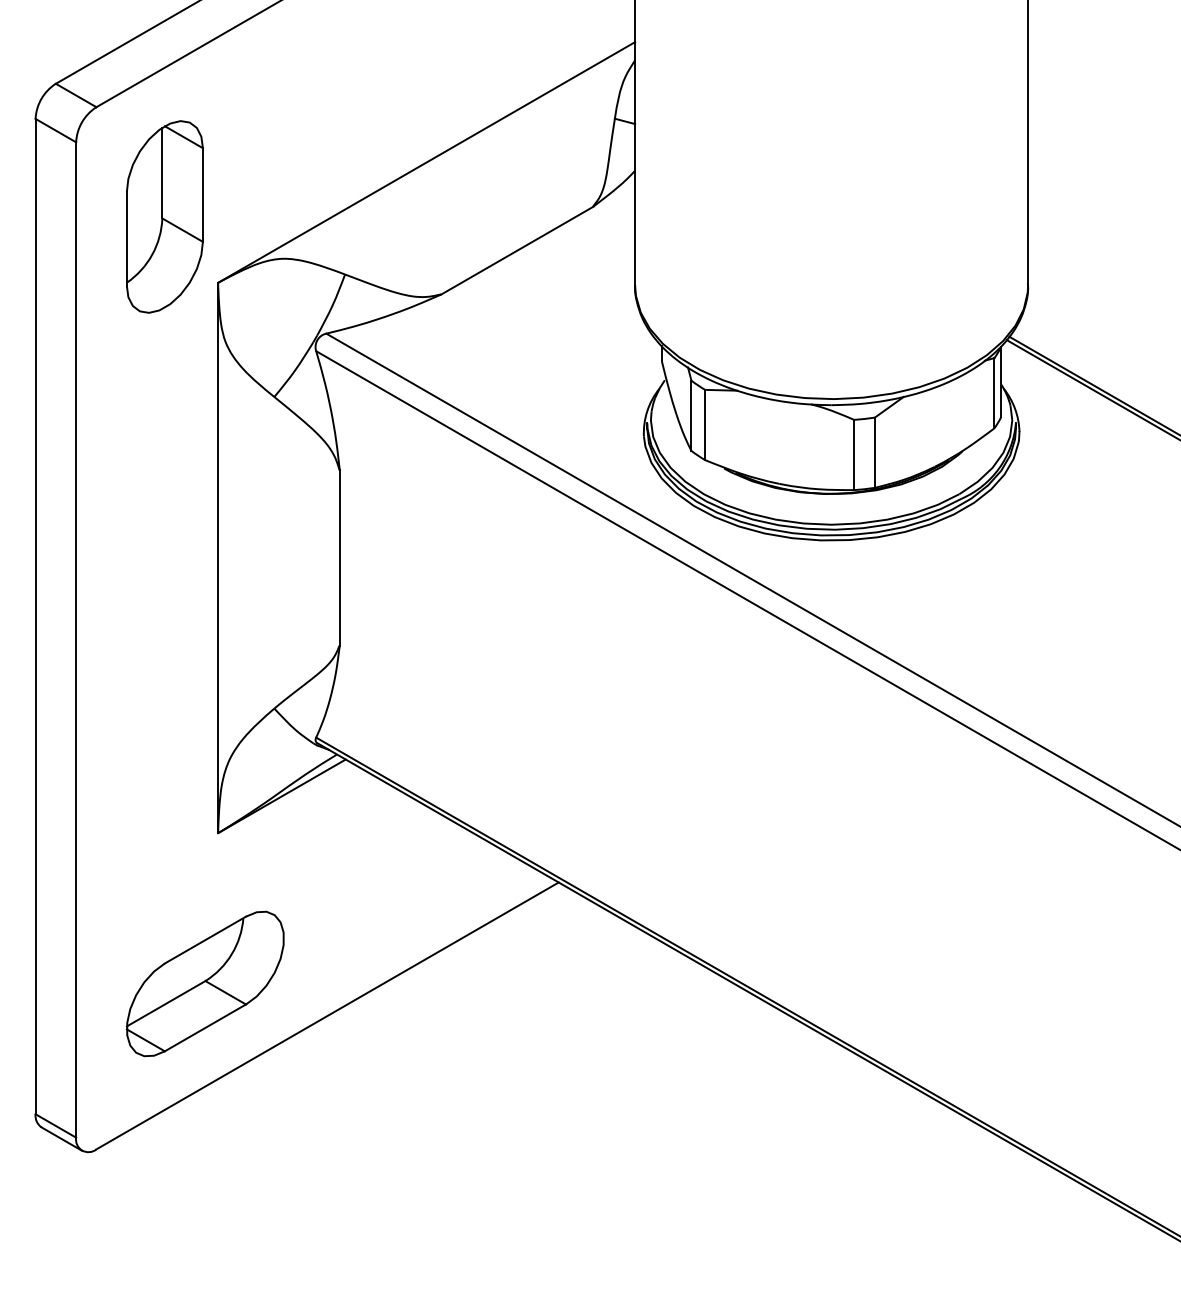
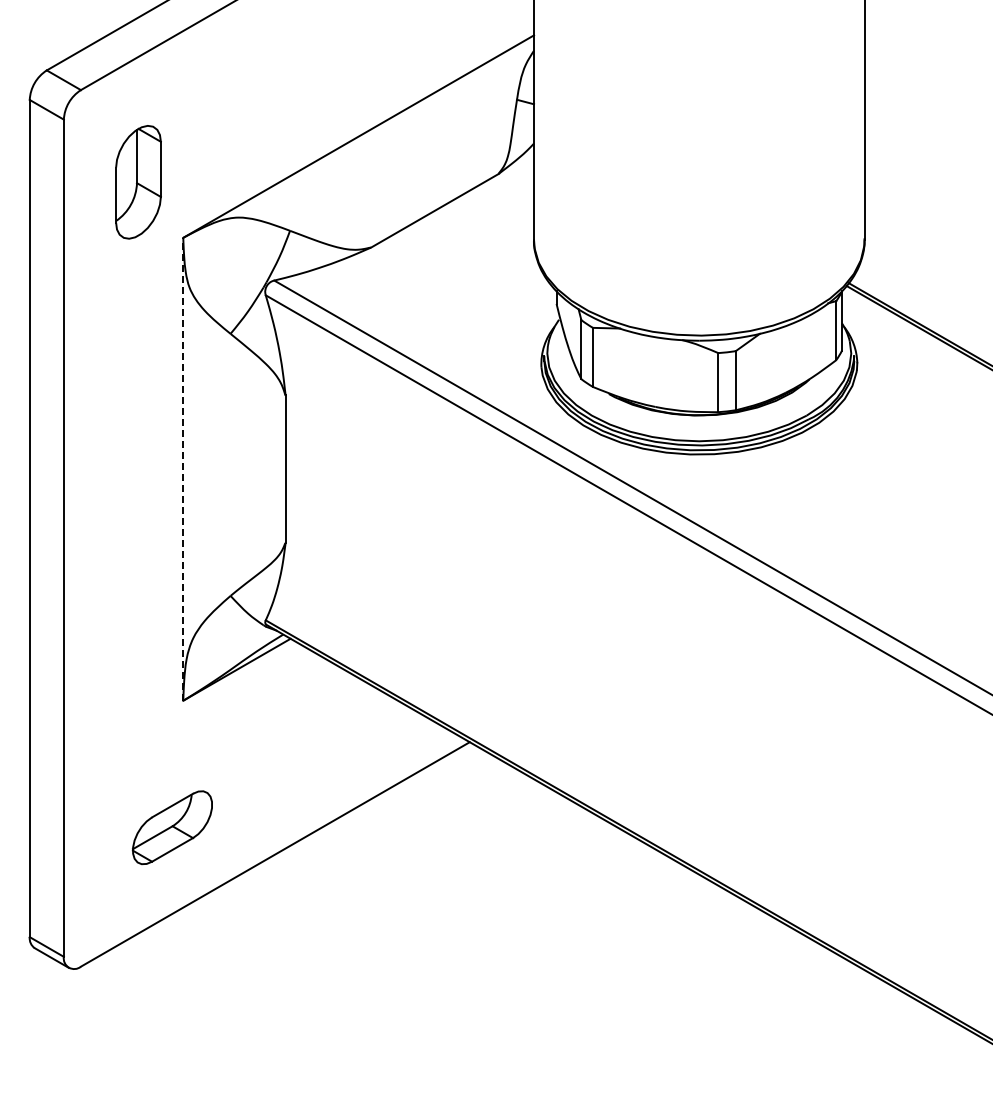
part: (164, 215) -> (138, 181), size x0.7
line: (218, 557) -> (183, 468), solid -> dashed
part: (205, 983) -> (172, 827), size x0.6

